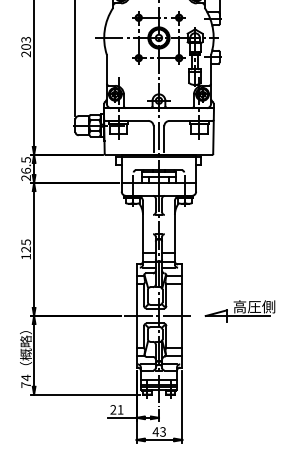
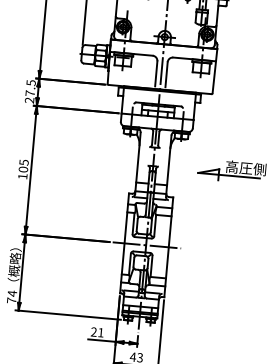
text: (25, 170) -> (29, 93), 26.5 -> 27.5
text: (25, 249) -> (22, 169), 125 -> 105
part: (239, 311) -> (231, 171), moved

